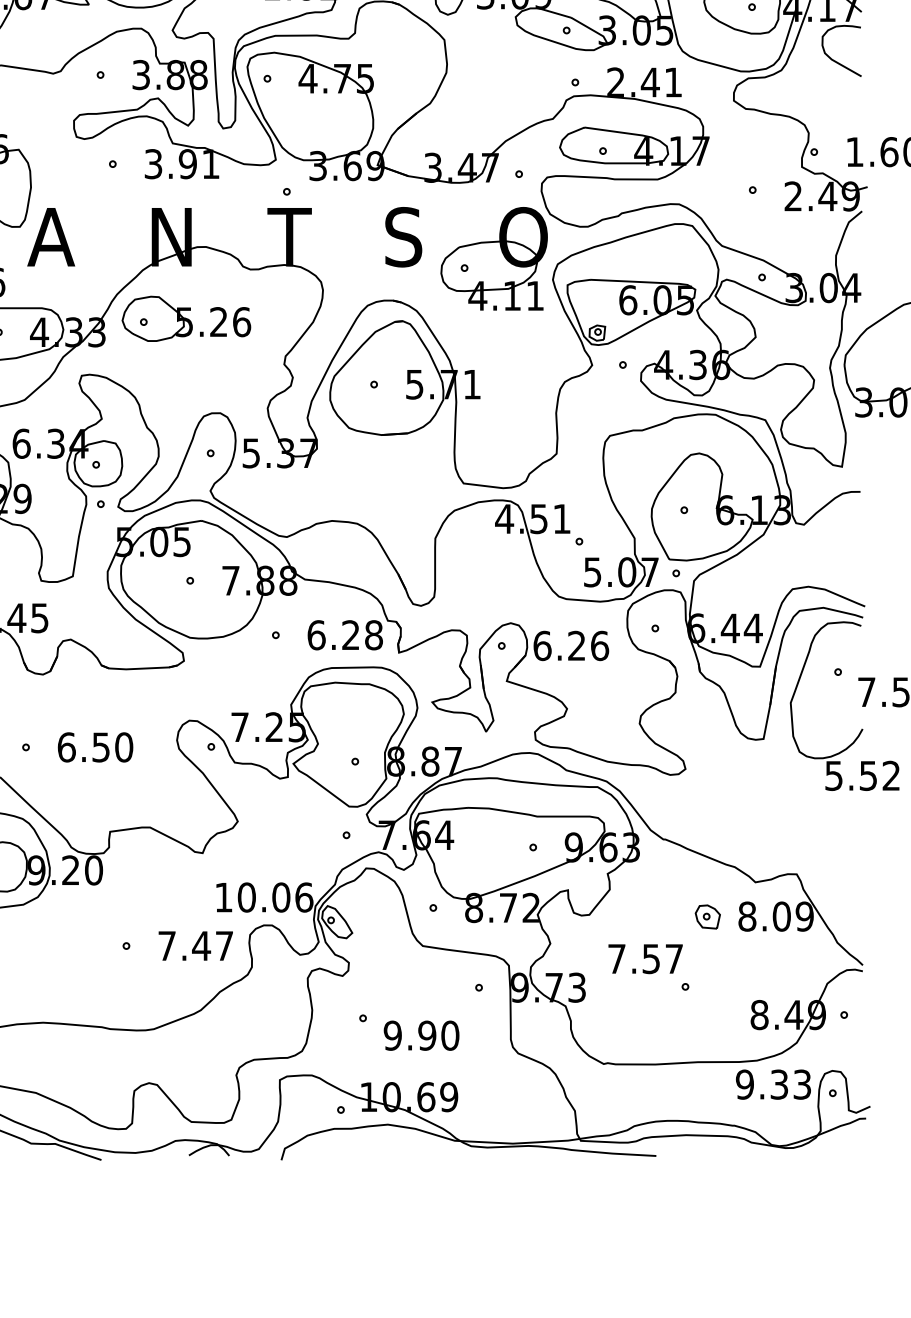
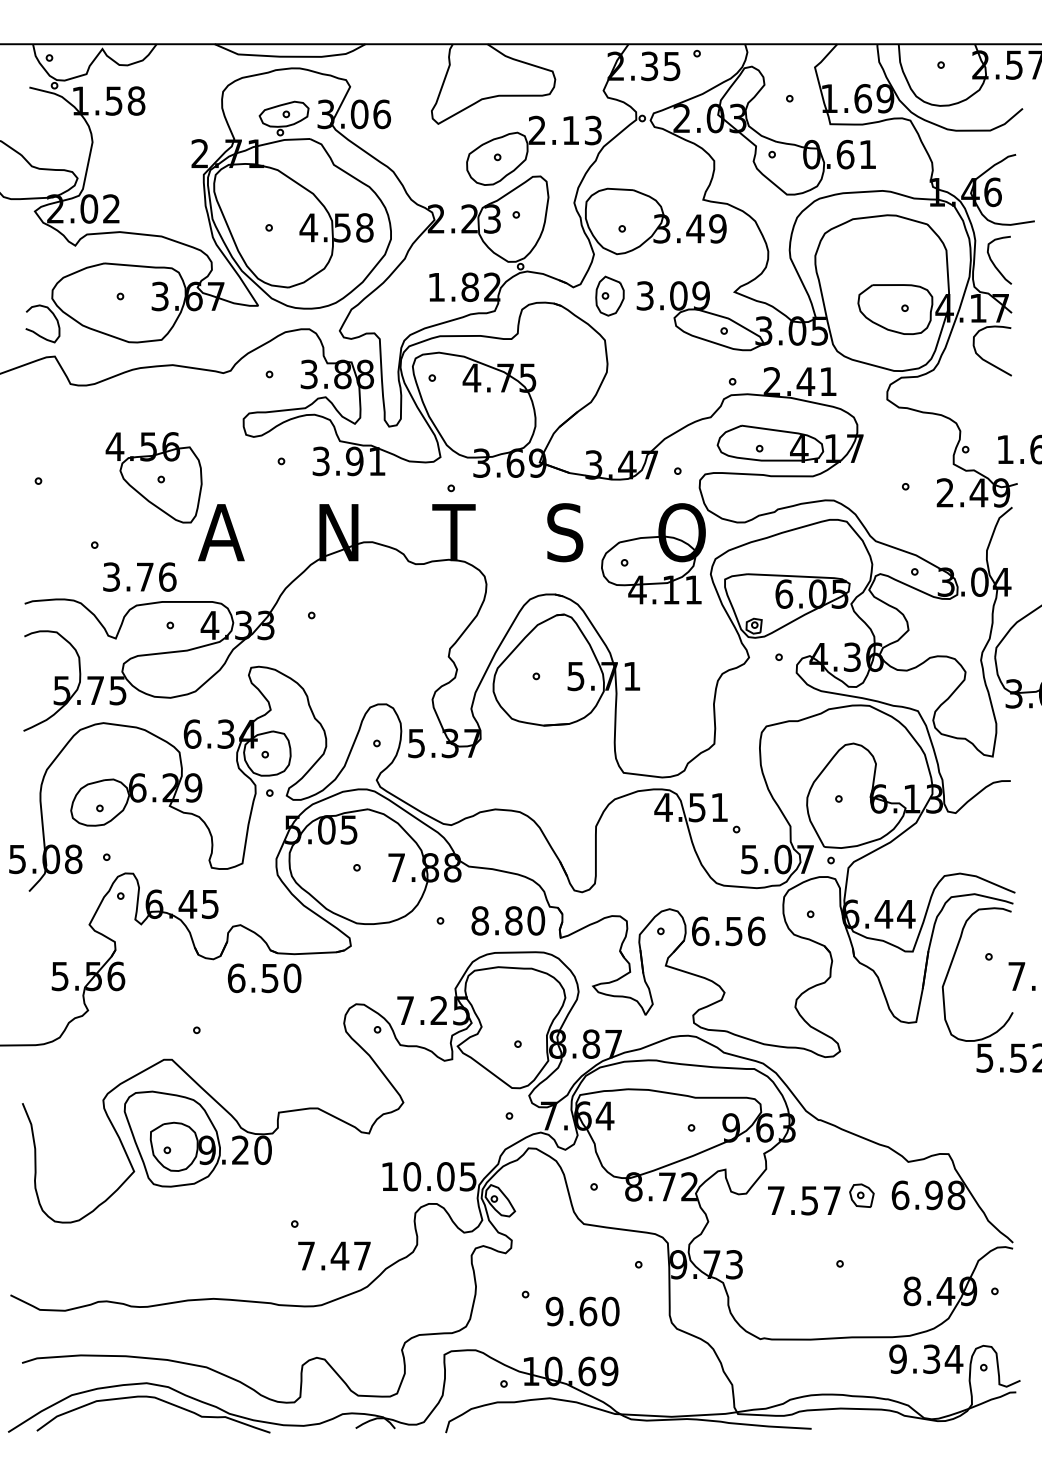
part: (186, 318) -> (353, 611), removed
text: (345, 634) -> (508, 920), 6.28 -> 8.80
text: (576, 646) -> (733, 931), 6.26 -> 6.56
text: (95, 747) -> (264, 978), moved
text: (304, 897) -> (468, 1176), 10.06 -> 10.05
text: (776, 916) -> (928, 1195), 8.09 -> 6.98
text: (195, 945) -> (334, 1255), moved
text: (645, 958) -> (804, 1200), moved
text: (427, 1035) -> (588, 1311), 9.90 -> 9.60
text: (801, 1084) -> (953, 1359), 9.33 -> 9.34

